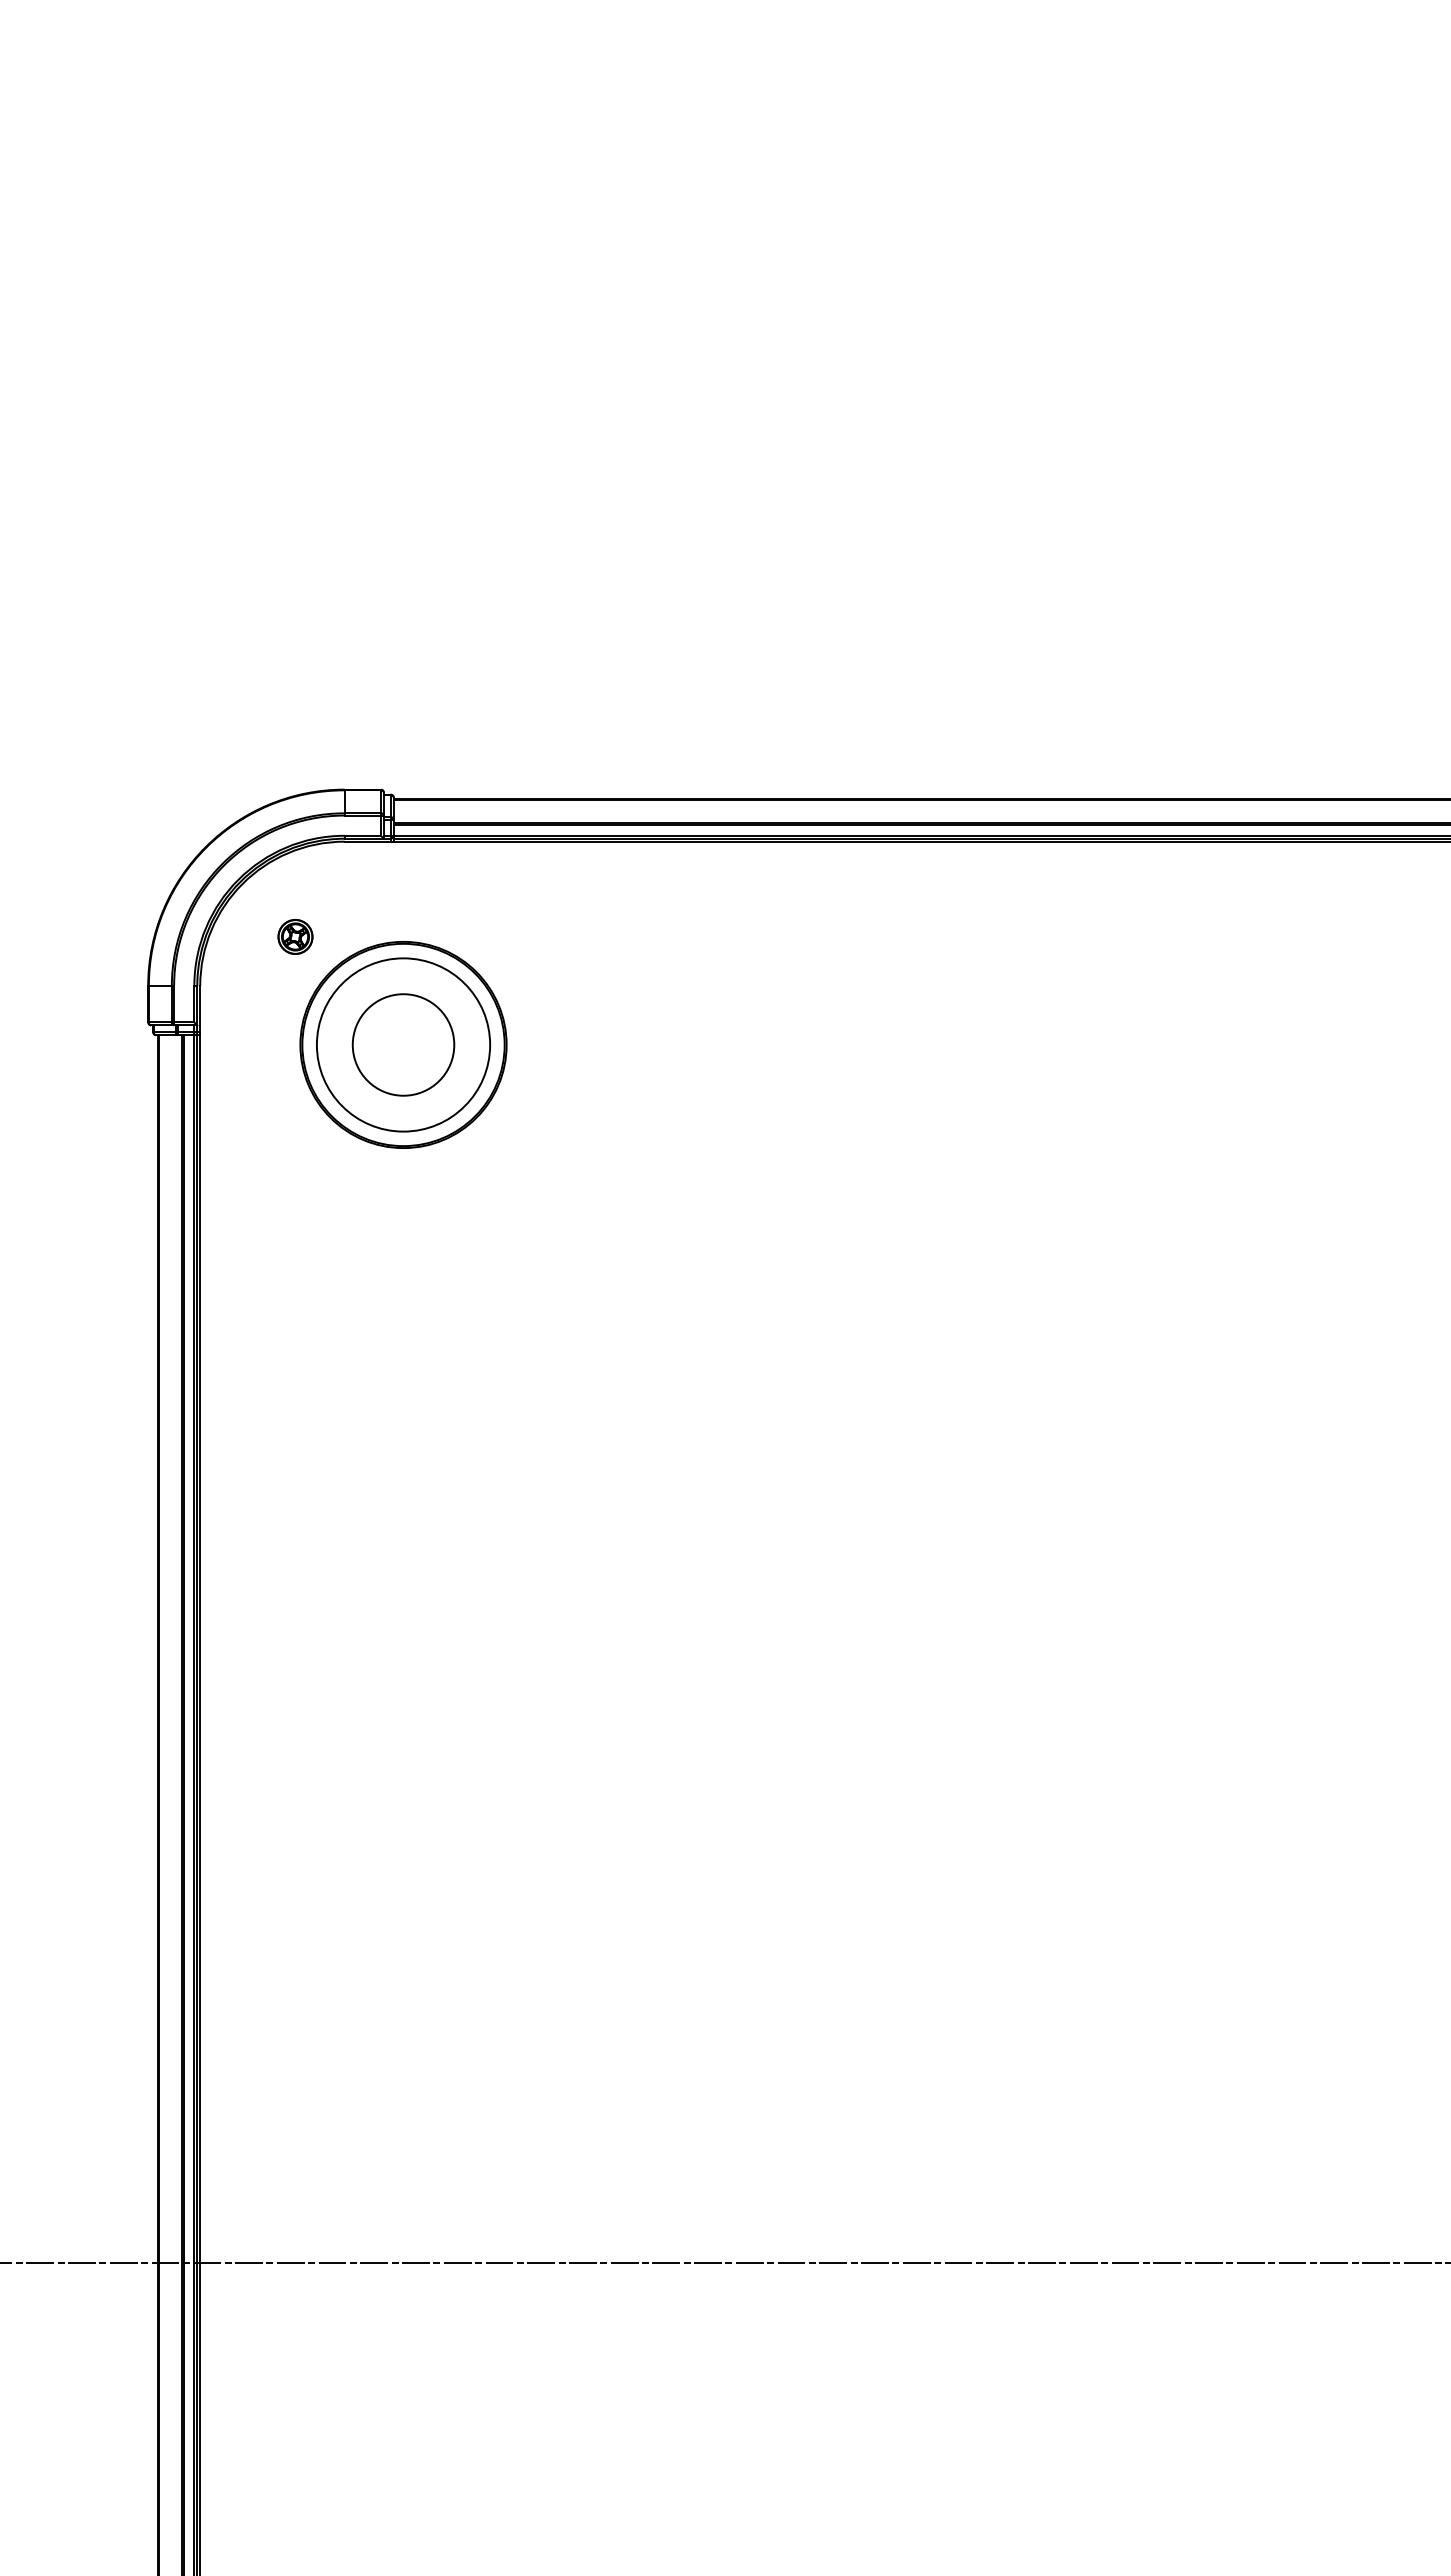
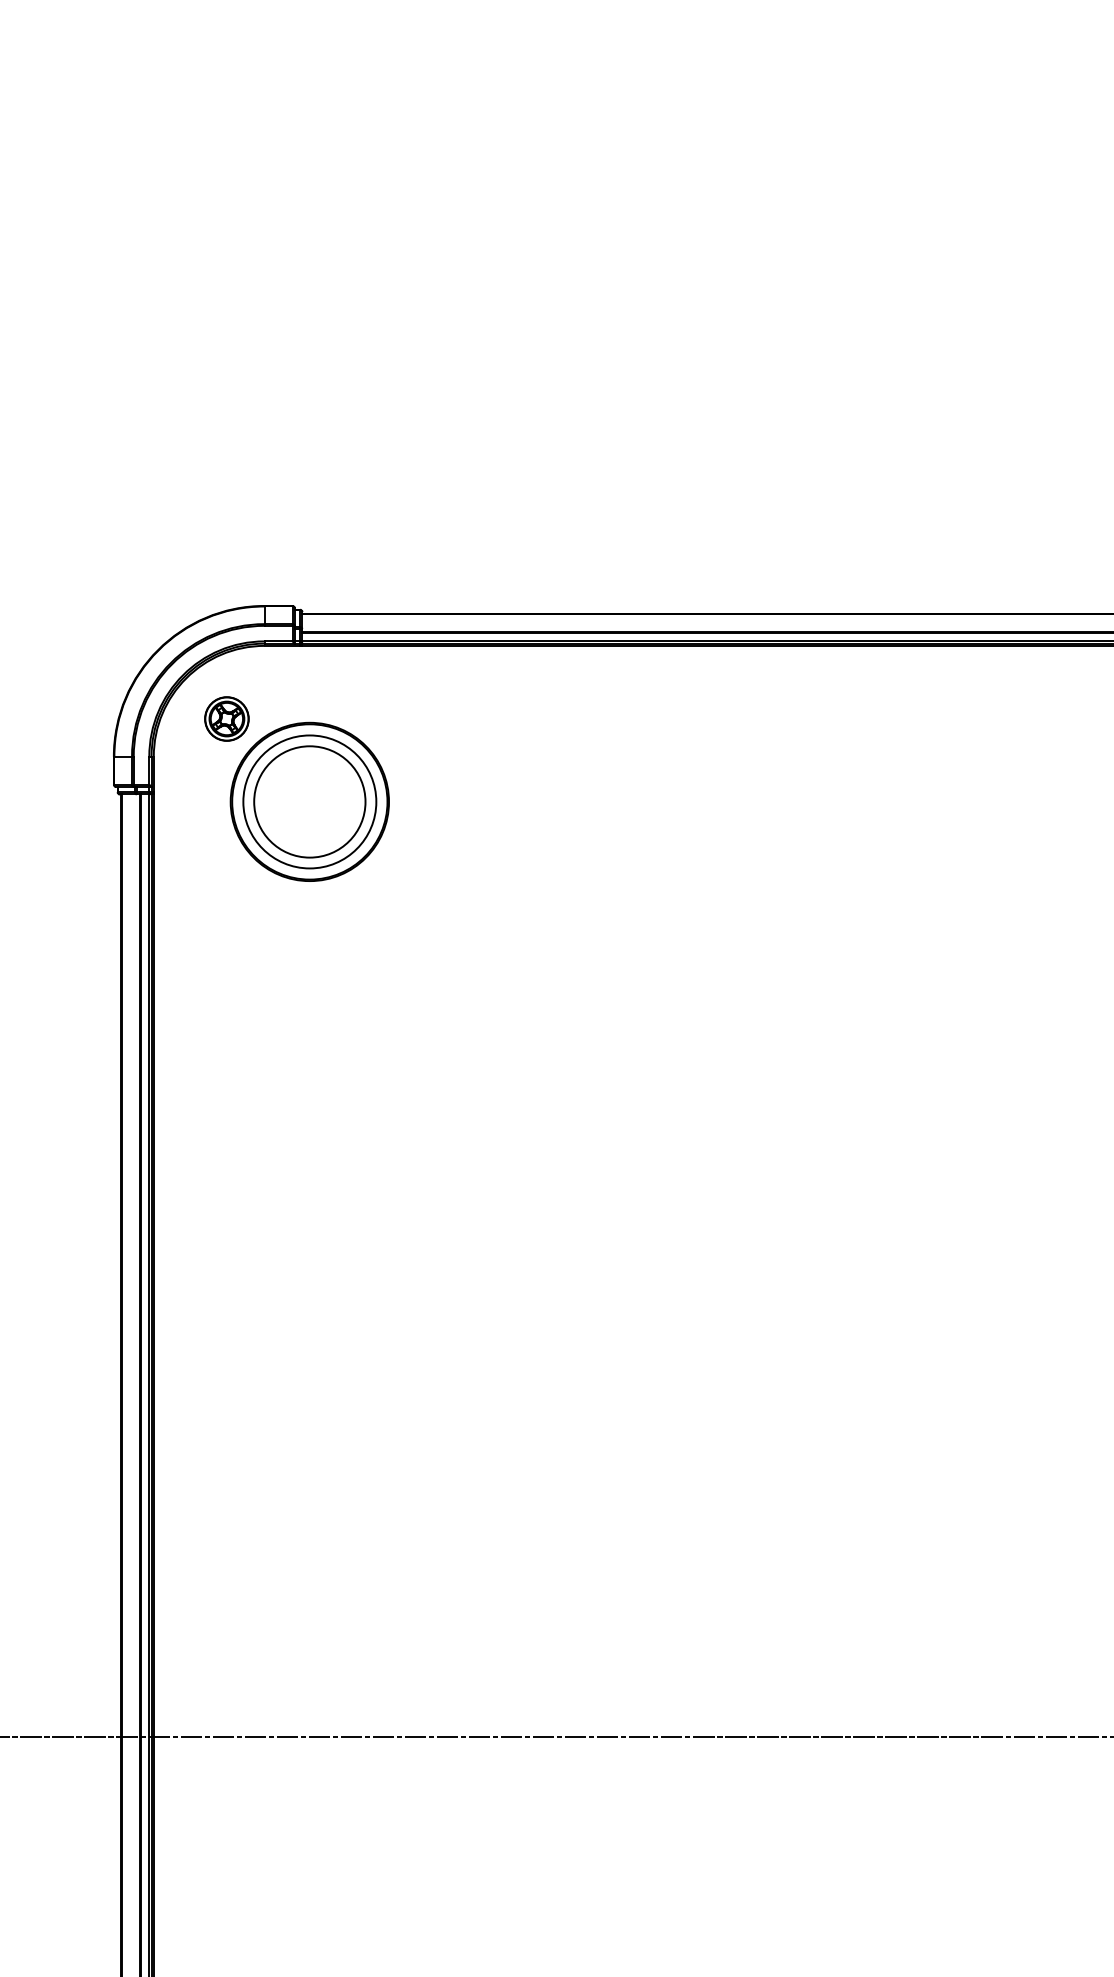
part: (295, 936) -> (226, 718), size x1.67
circle: (403, 1044) -> (309, 801), size x1.43

